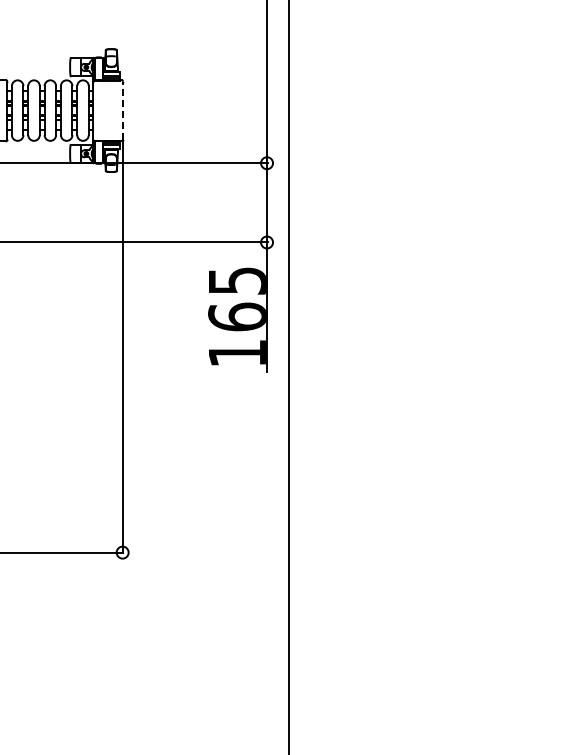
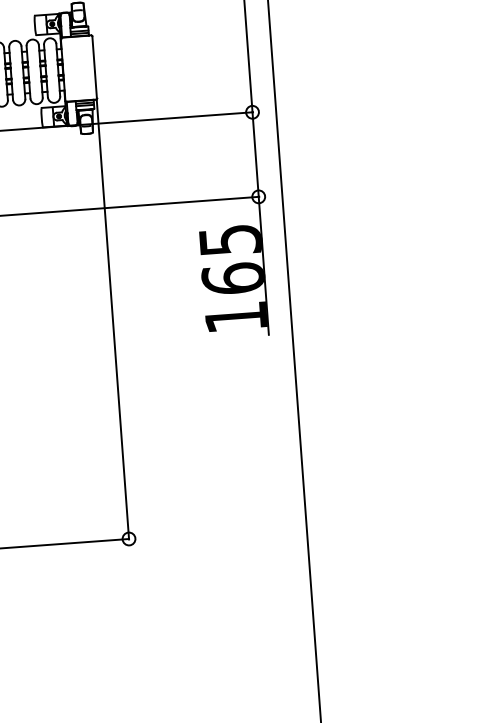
line: (122, 110) -> (94, 67), dashed -> solid

